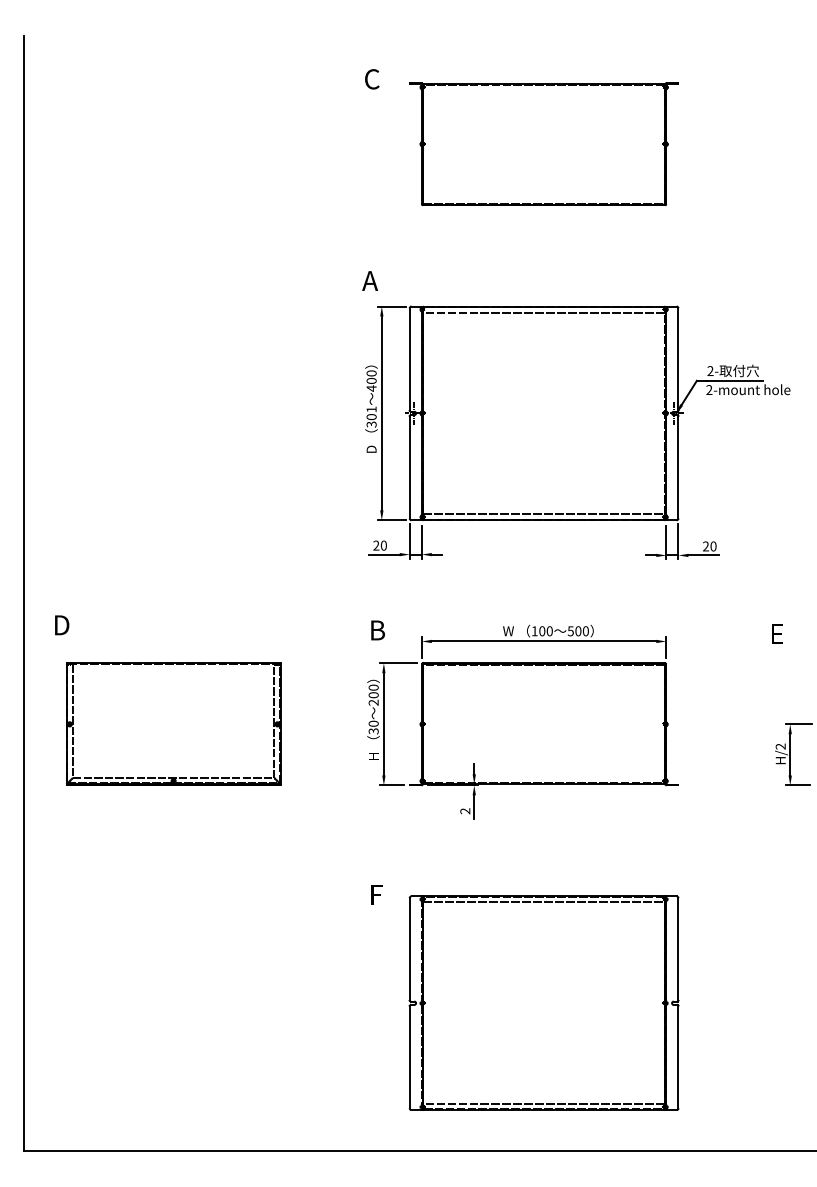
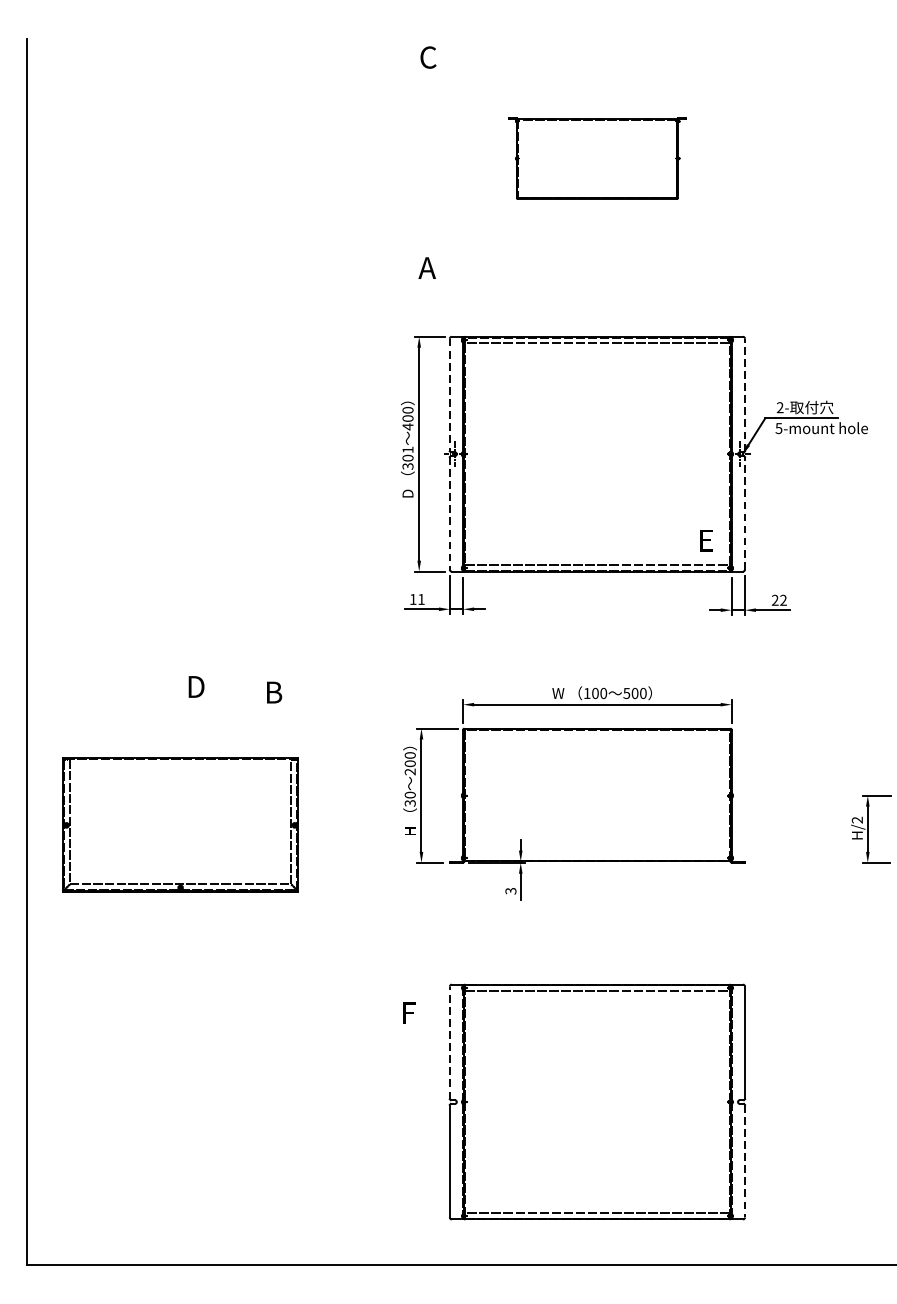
text: (372, 79) -> (428, 57), moved
part: (543, 144) -> (596, 158), size x0.6
text: (370, 280) -> (427, 267), moved
line: (678, 359) -> (745, 394), solid -> dashed
line: (409, 360) -> (449, 396), solid -> dashed
text: (709, 390) -> (779, 429), 2-mount -> 5-mount
line: (678, 466) -> (745, 512), solid -> dashed
line: (409, 467) -> (449, 513), solid -> dashed
text: (379, 545) -> (416, 599), 20 -> 11
text: (713, 546) -> (783, 600), 20 -> 22
text: (62, 625) -> (196, 687), moved
text: (377, 630) -> (273, 692), moved
text: (777, 633) -> (706, 539), moved
part: (173, 723) -> (180, 824), moved
text: (465, 811) -> (511, 891), 2 -> 3
text: (376, 894) -> (408, 1012), moved
line: (409, 948) -> (449, 1041), solid -> dashed
line: (678, 1057) -> (745, 1161), solid -> dashed

